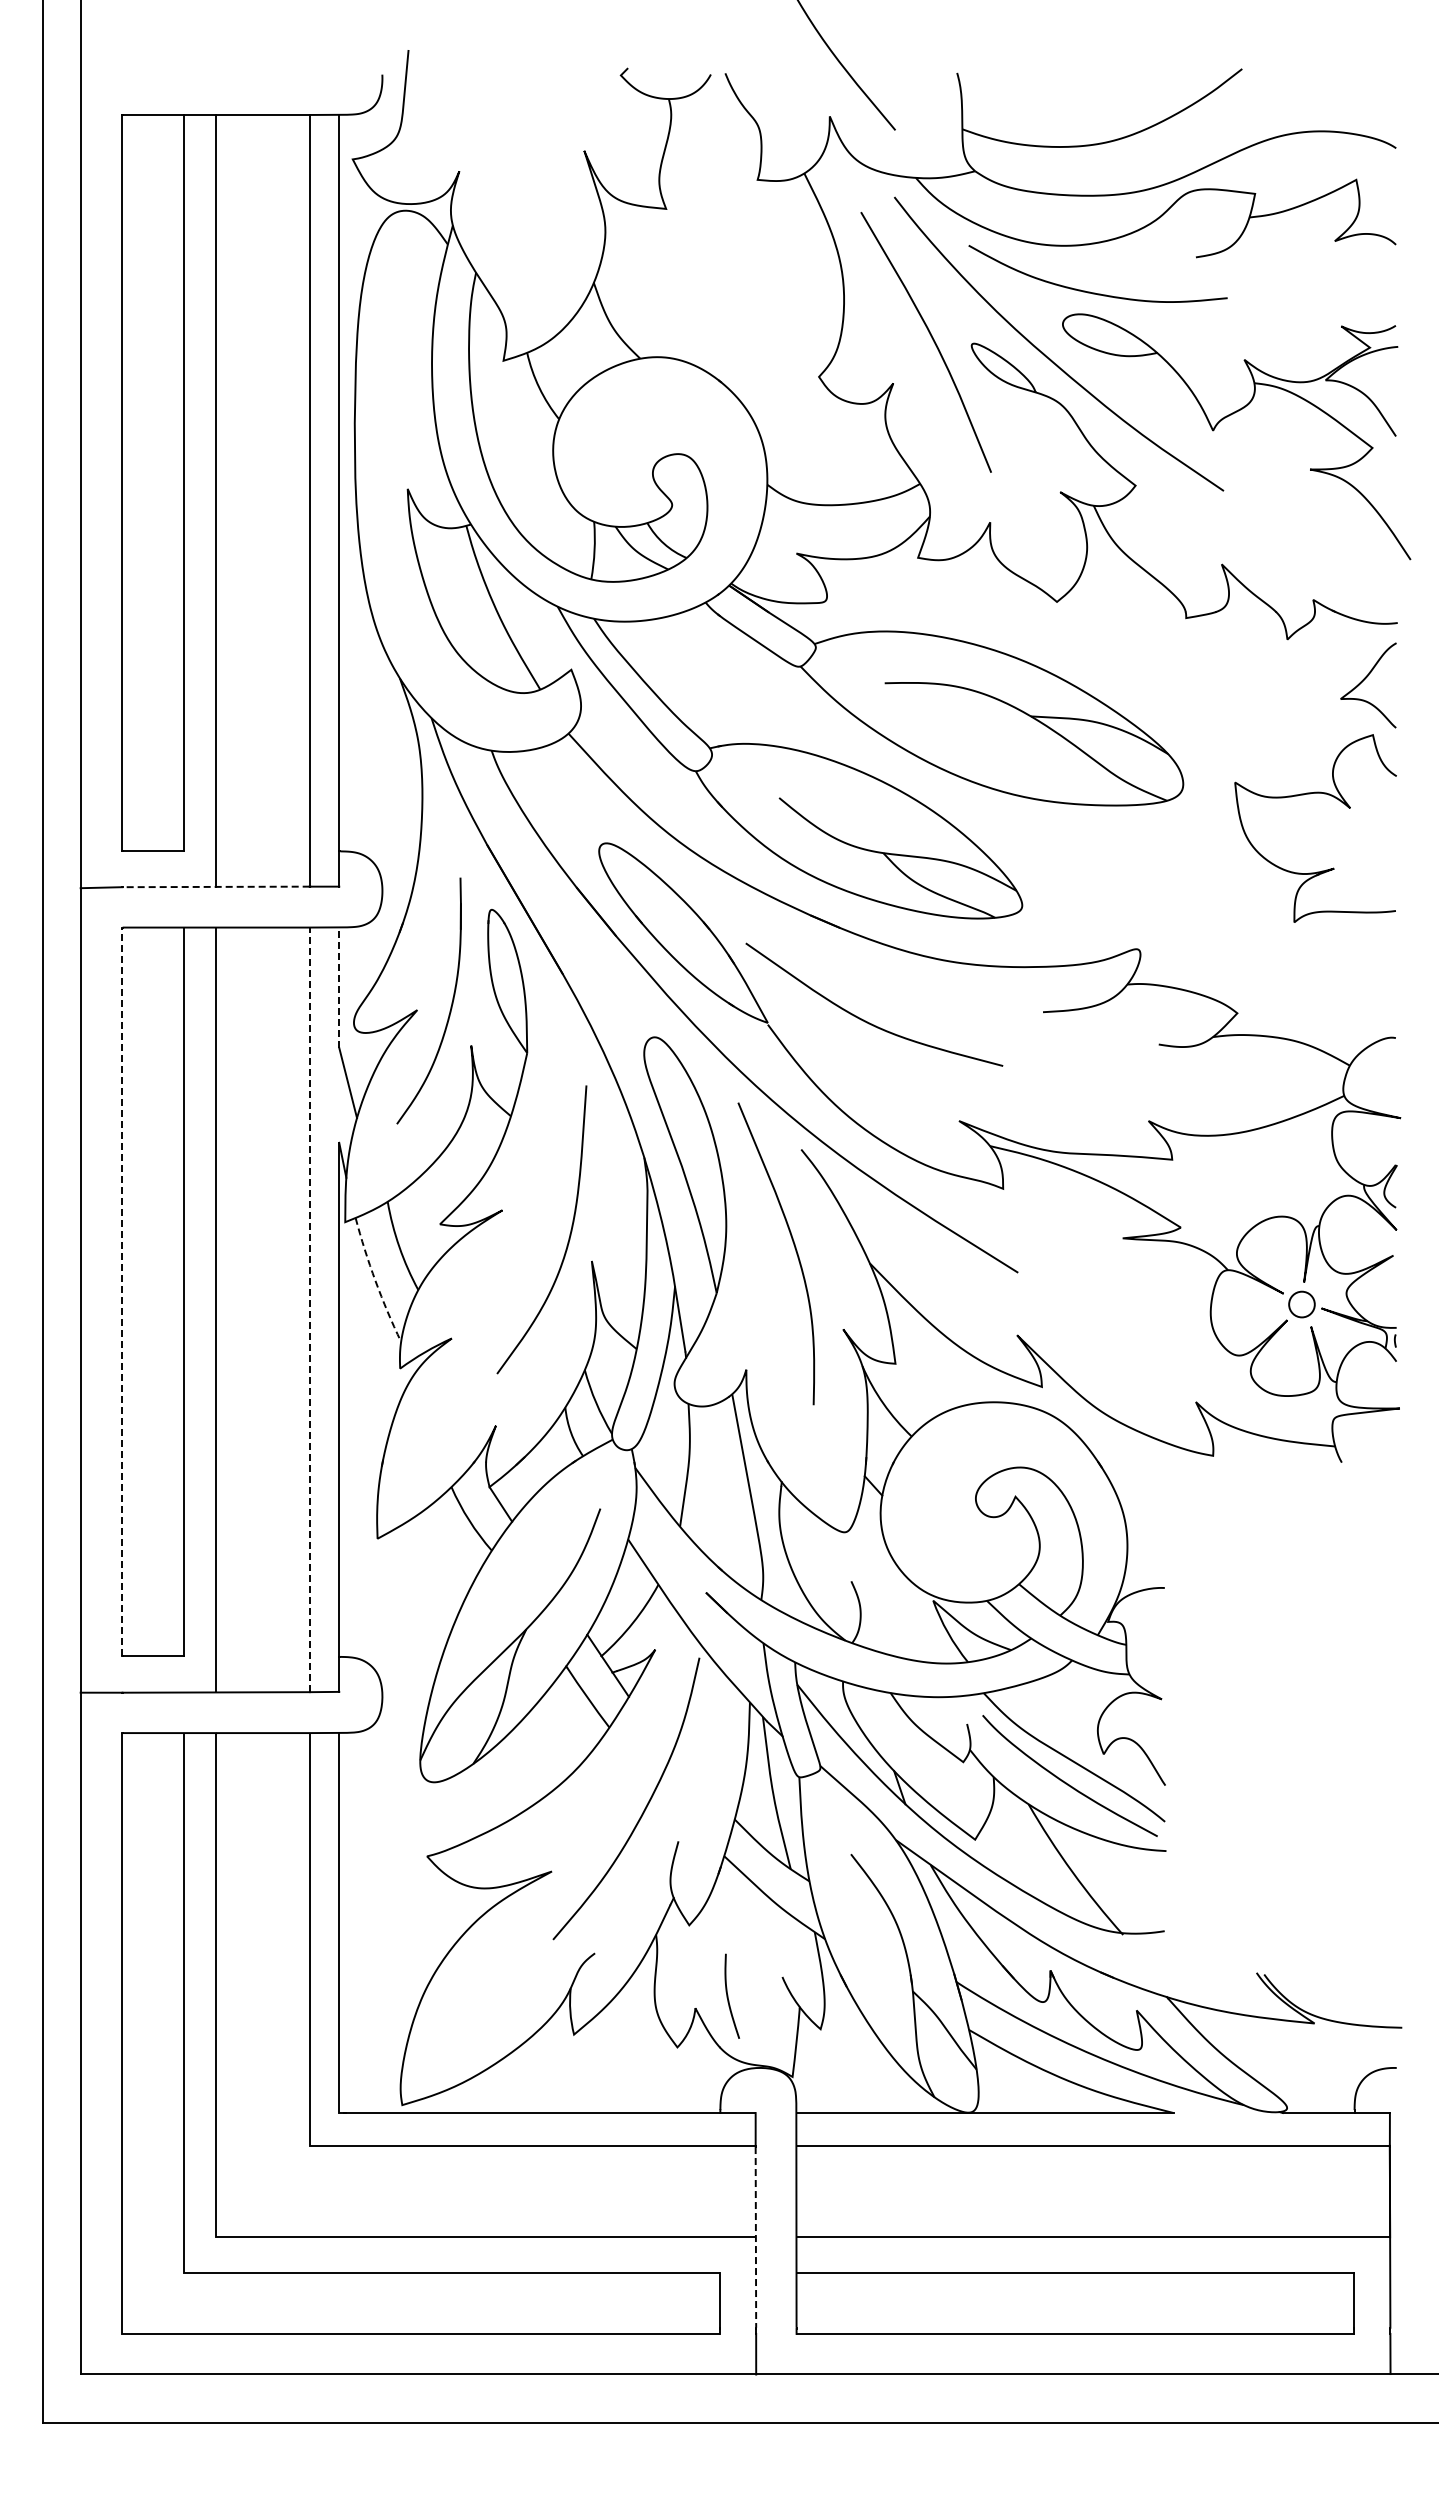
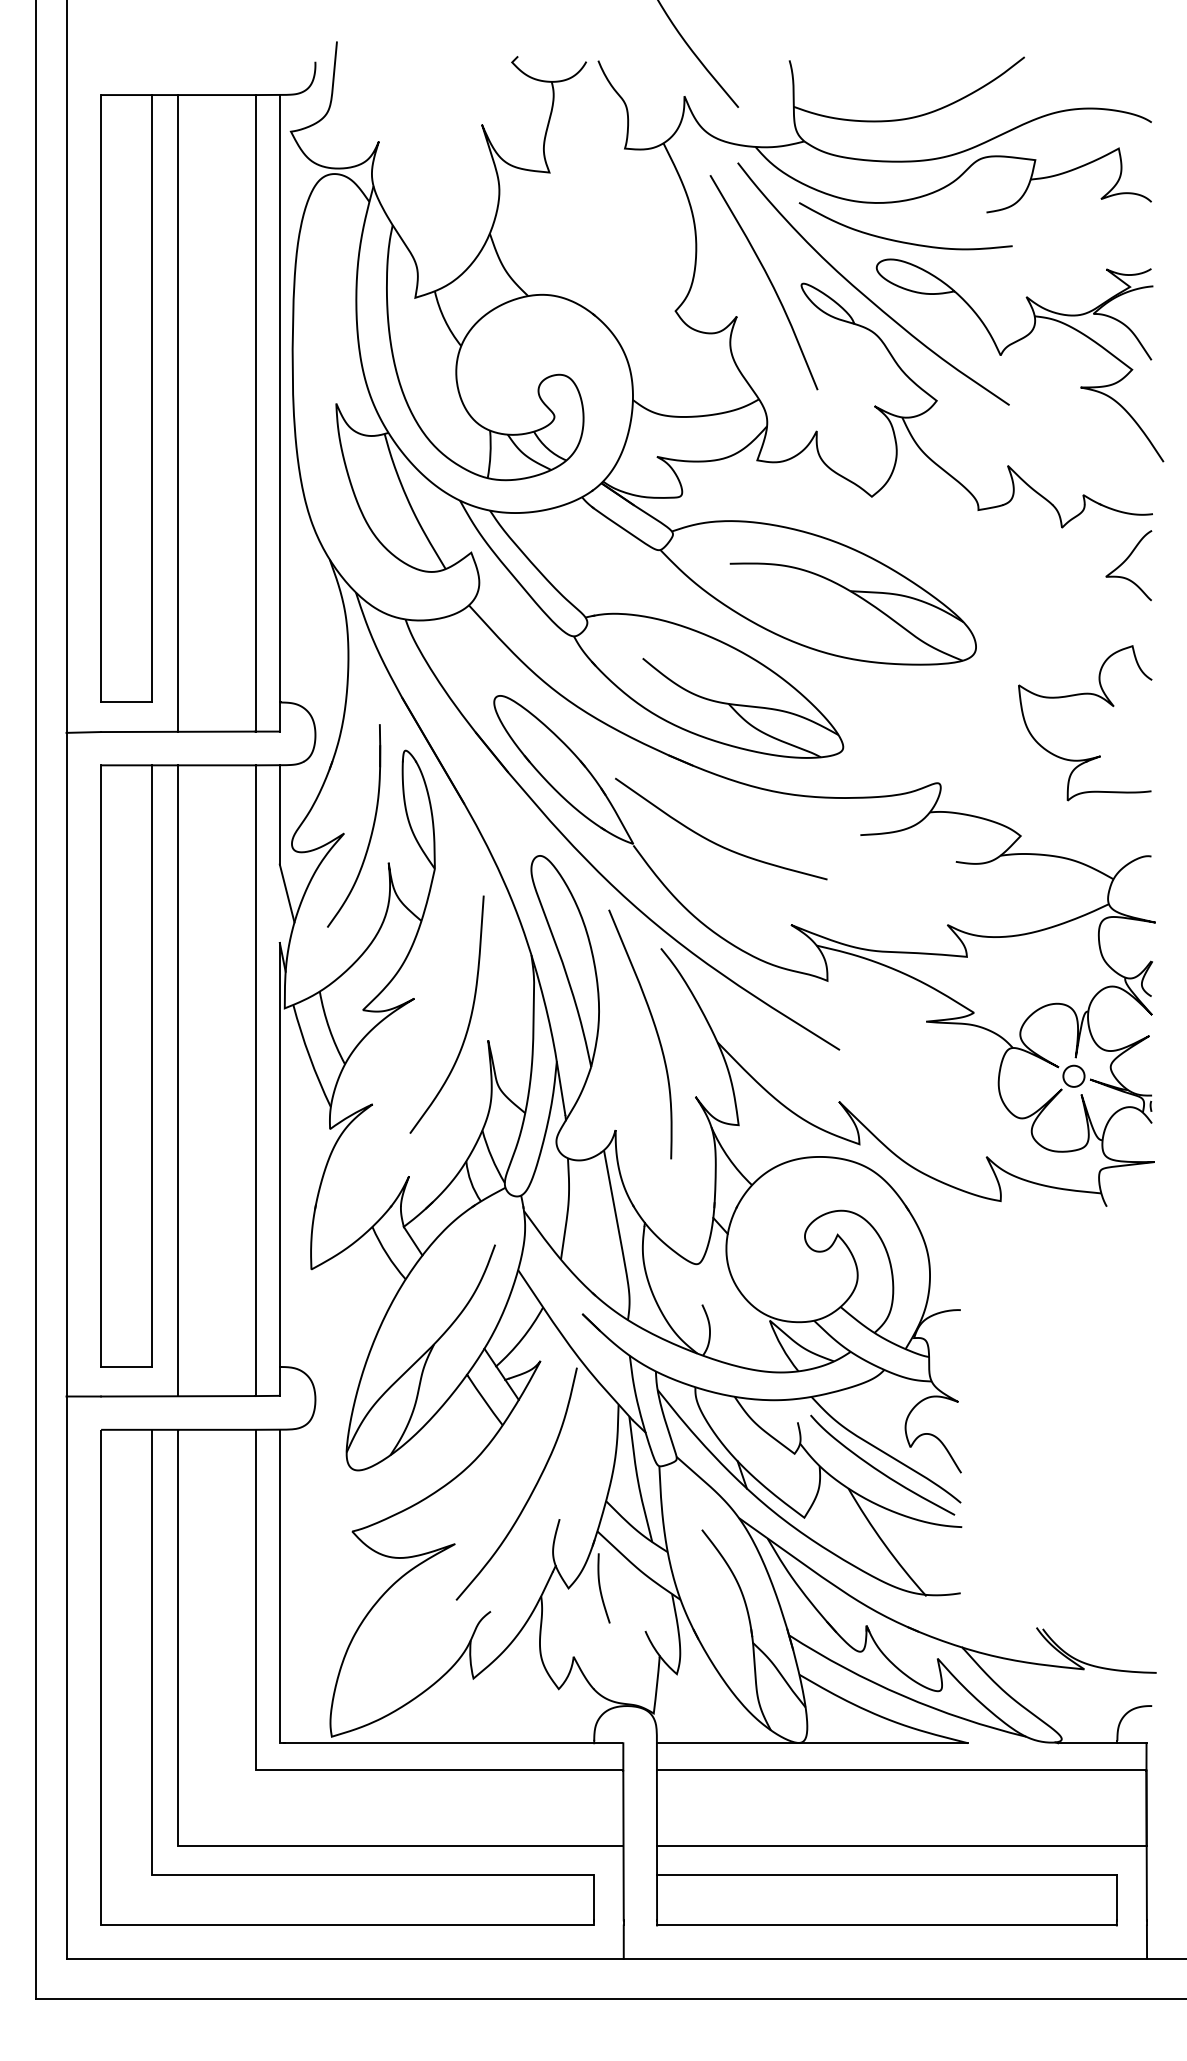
part: (1310, 794) -> (1081, 695), moved
line: (216, 886) -> (178, 731), dashed -> solid
line: (339, 987) -> (280, 814), dashed -> solid
arc: (375, 1280) -> (309, 1056), dashed -> solid
line: (122, 1291) -> (101, 1065), dashed -> solid
line: (310, 1309) -> (256, 1080), dashed -> solid
curve: (728, 1995) -> (600, 1587), moved
line: (755, 2237) -> (623, 1845), dashed -> solid

